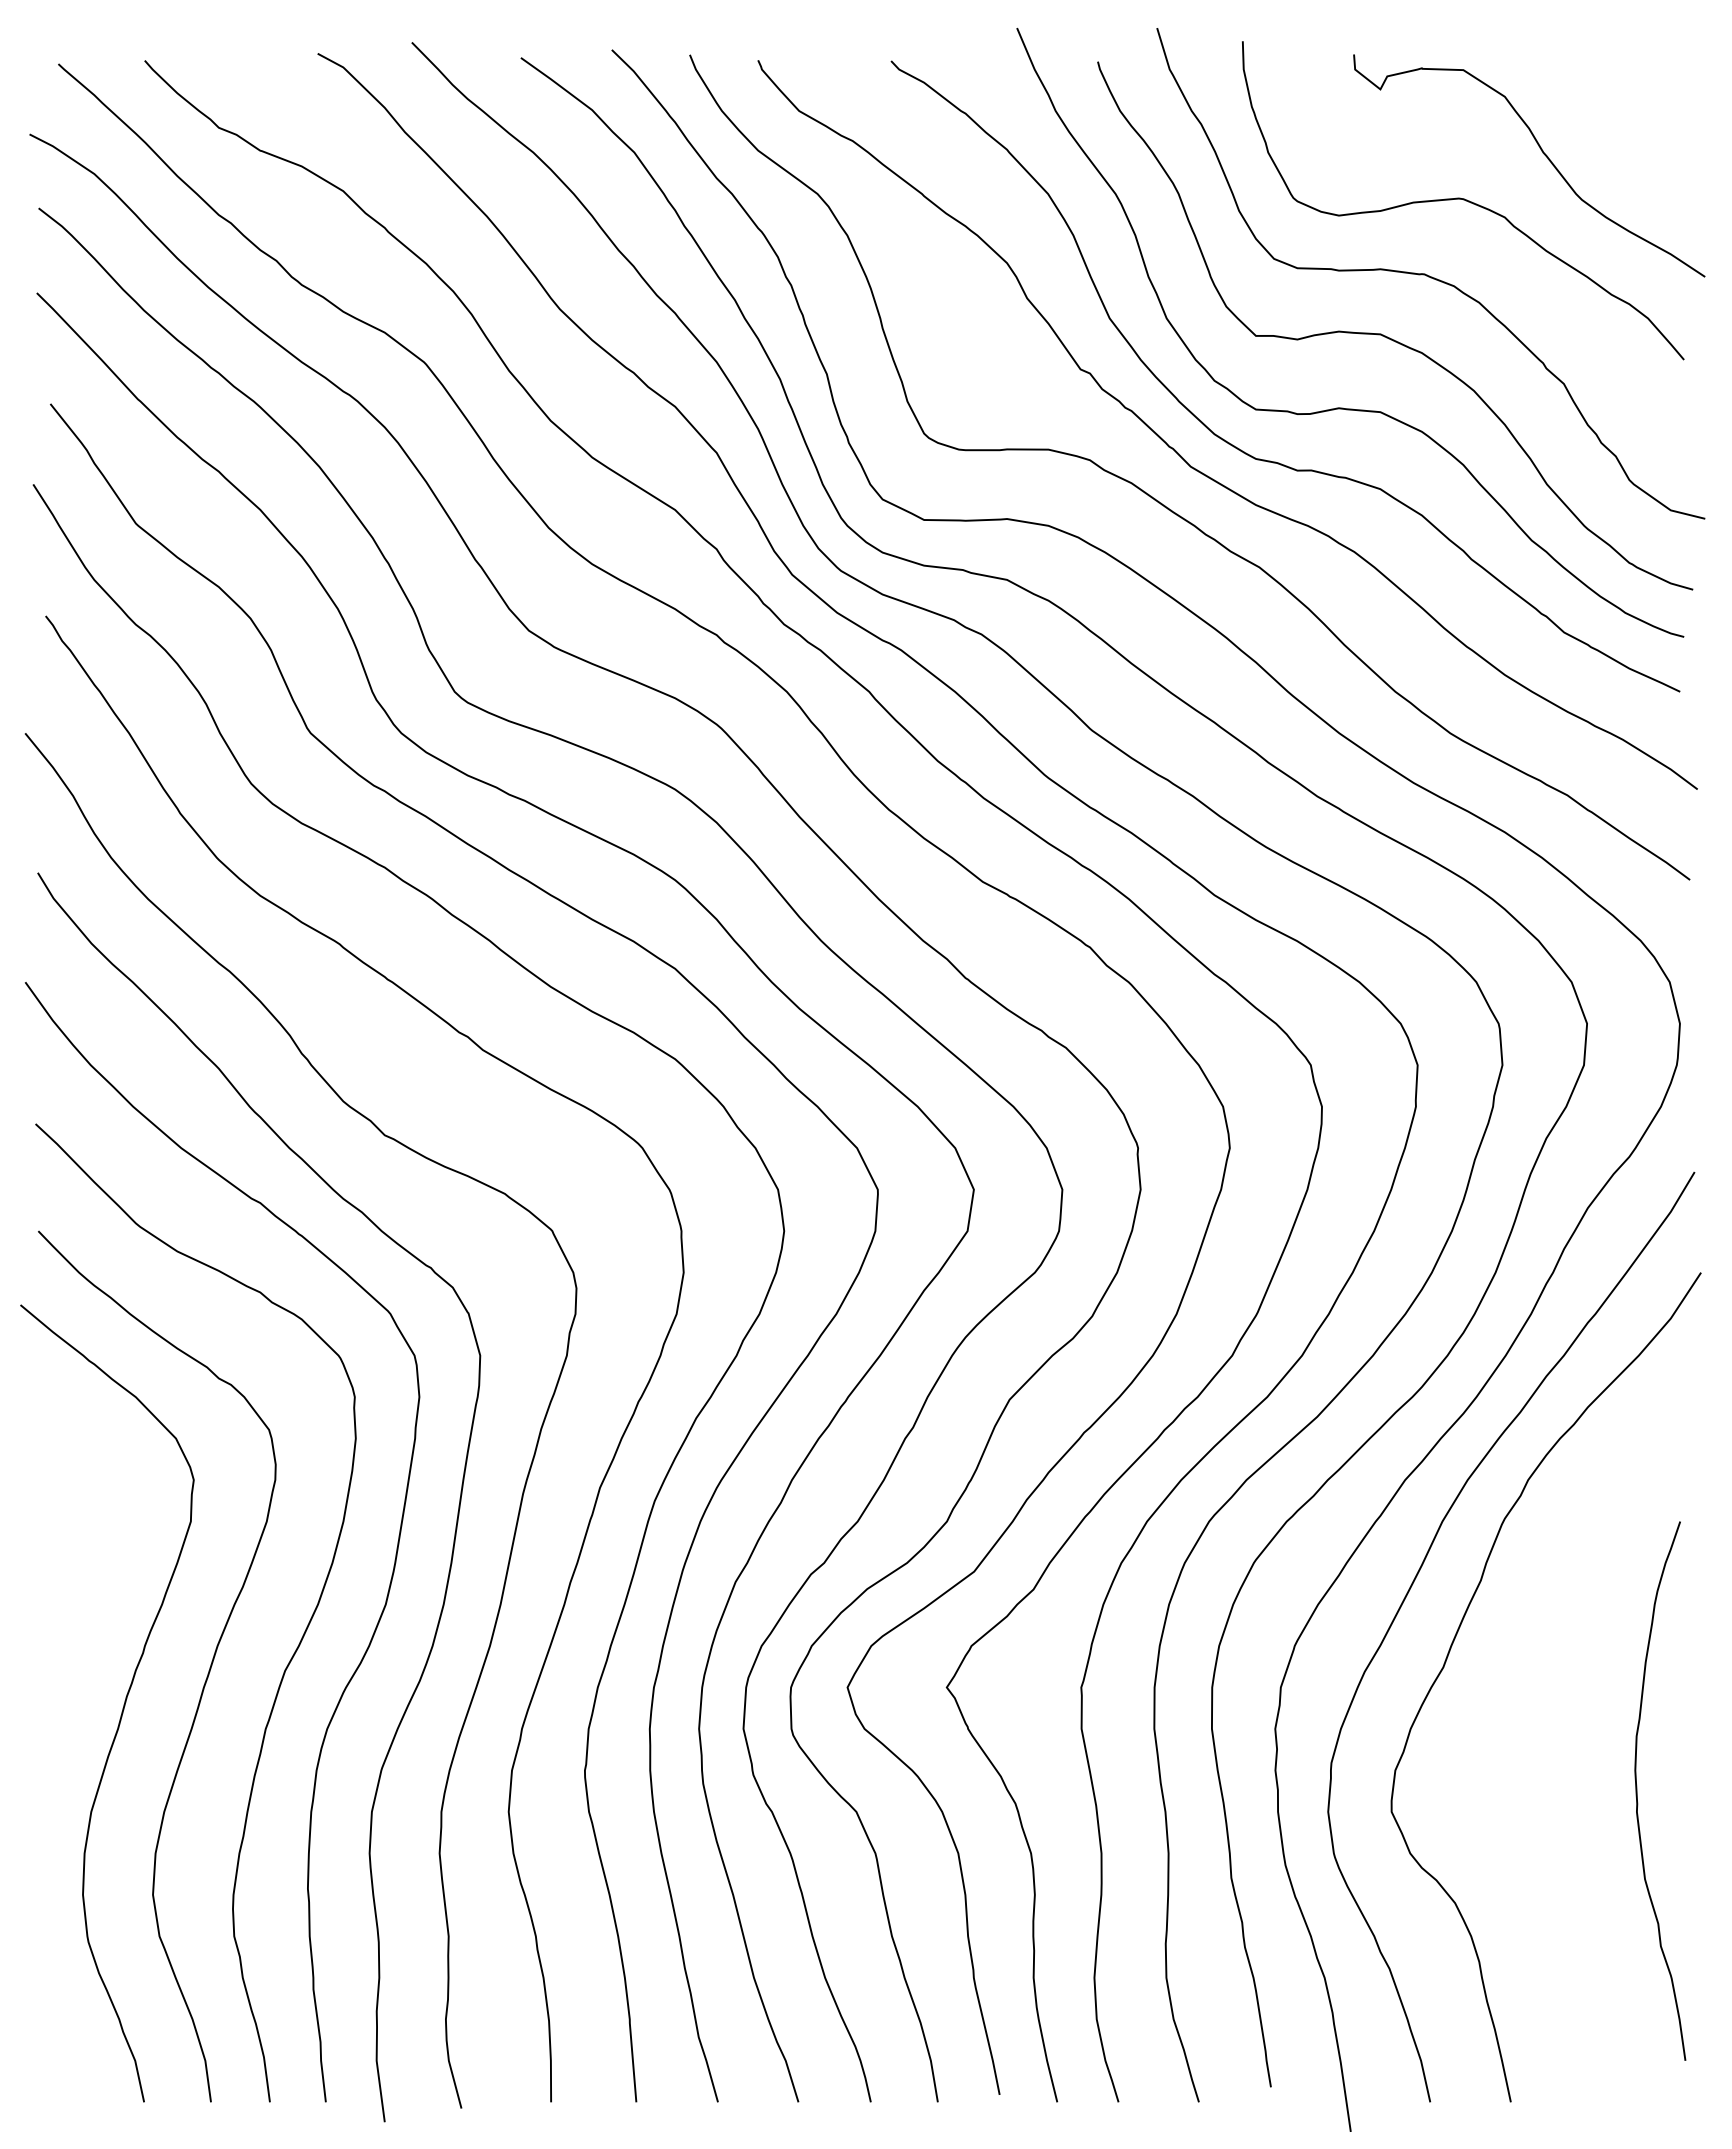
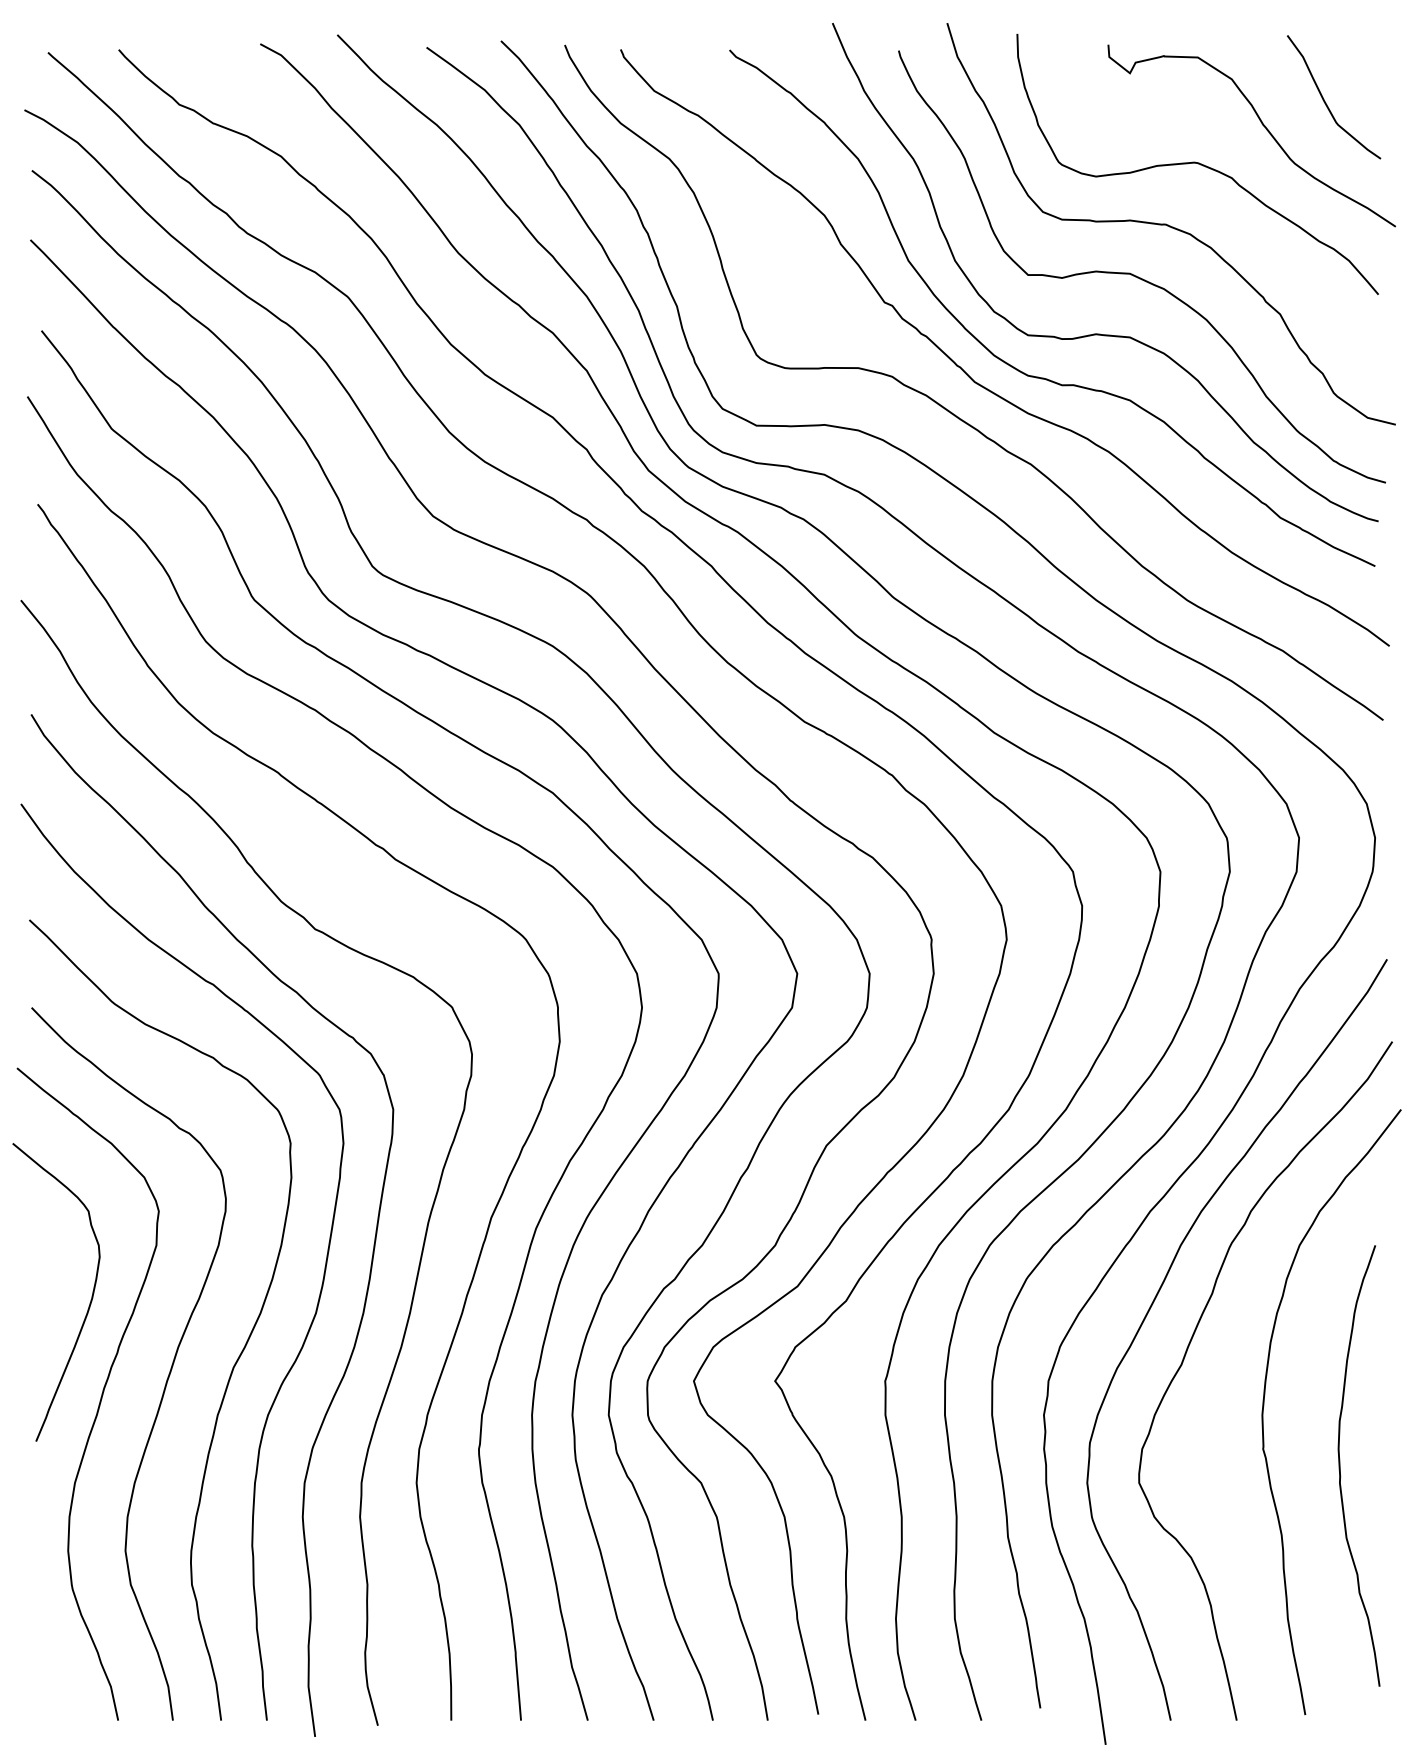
curve: (1619, 124) -> (1325, 102), added
curve: (109, 1591) -> (89, 1302), added
curve: (1544, 1717) -> (1264, 1405), added

